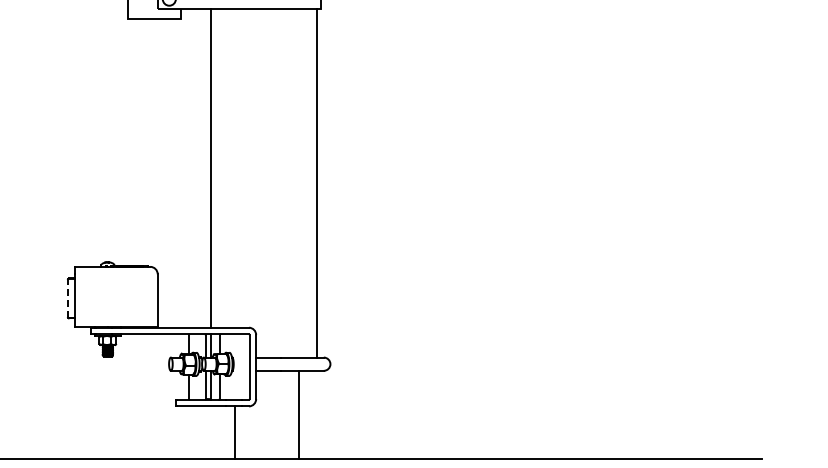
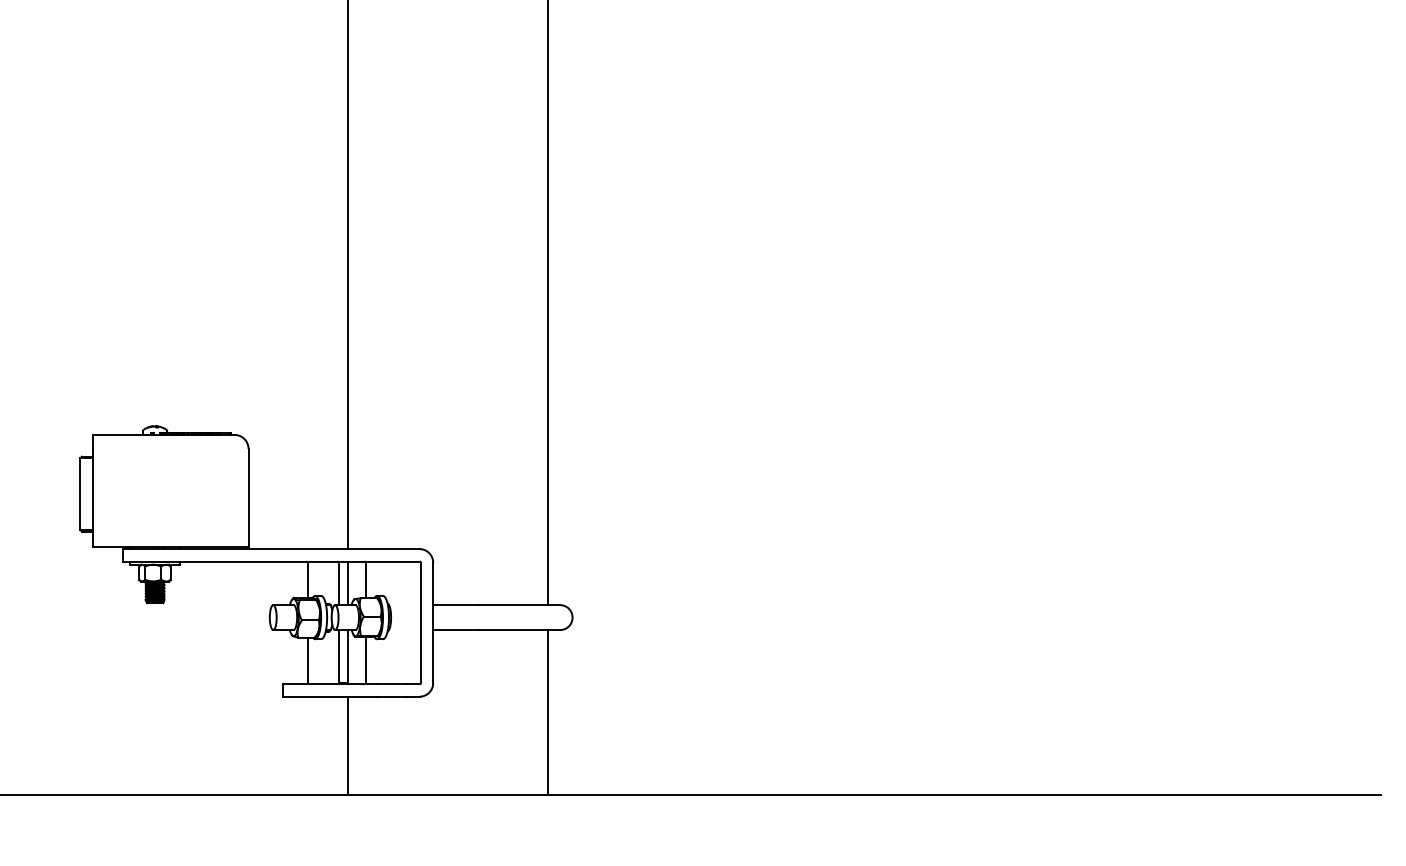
line: (68, 297) -> (81, 492), dashed -> solid
line: (299, 414) -> (548, 711), moved
line: (234, 432) -> (347, 745), moved

